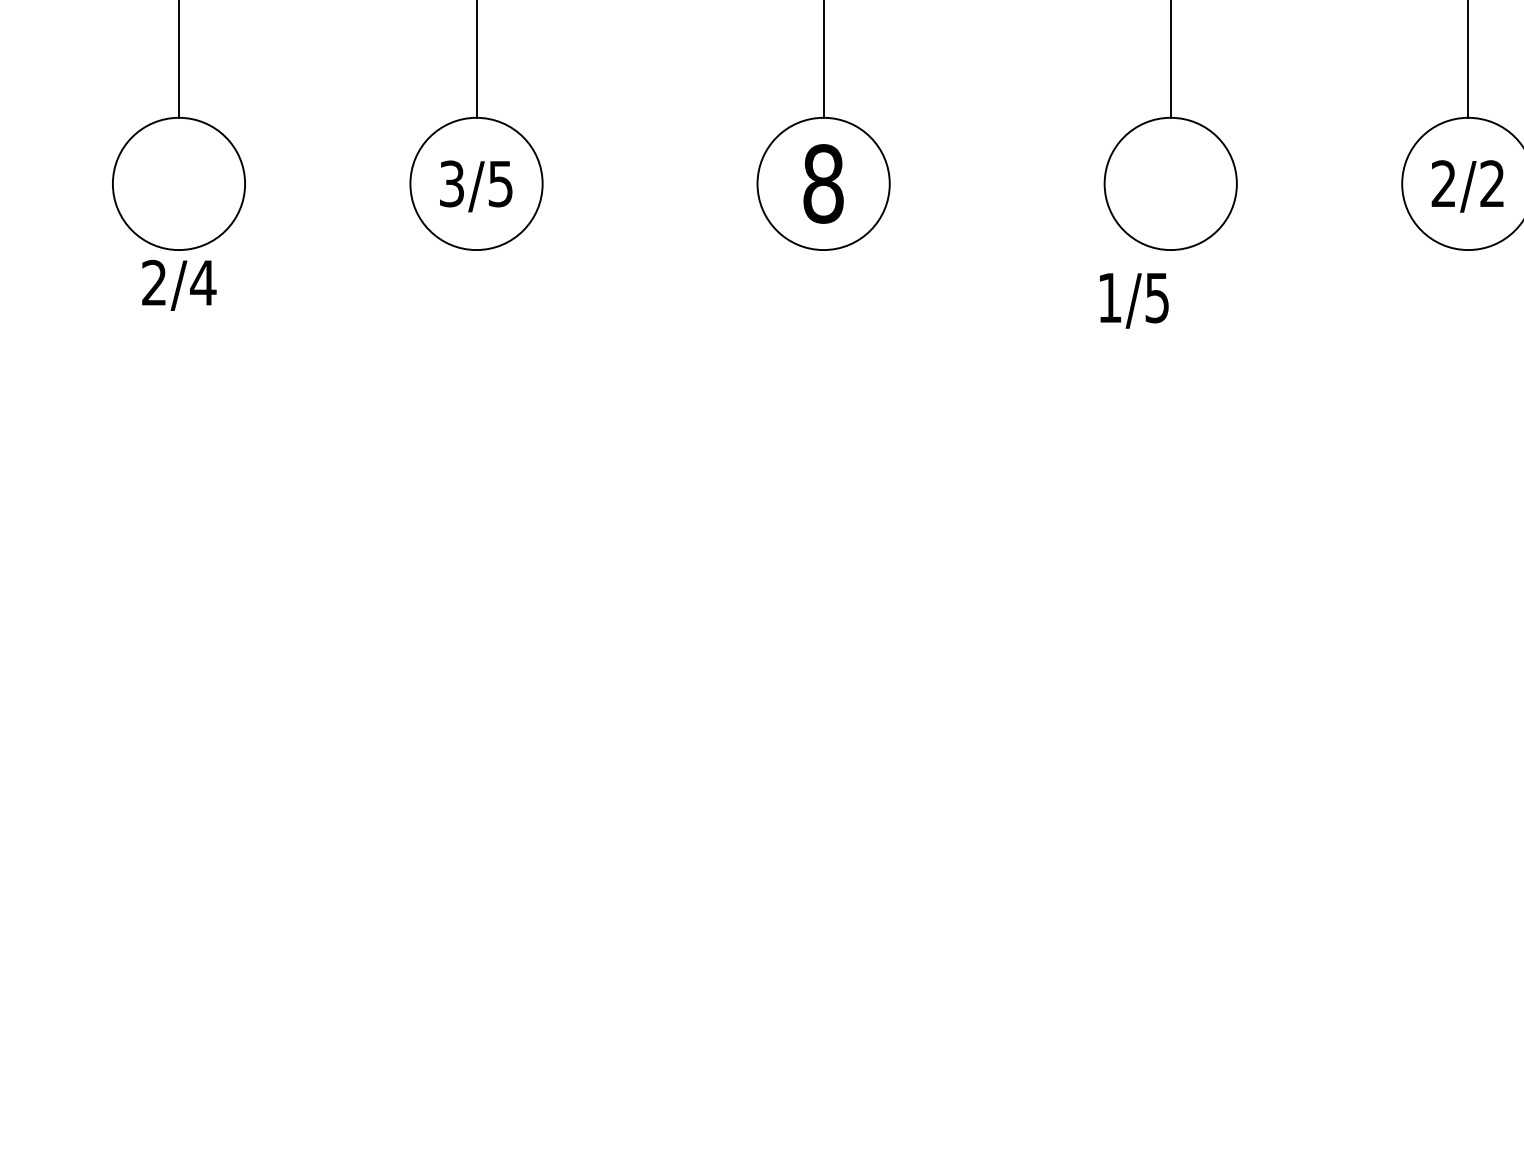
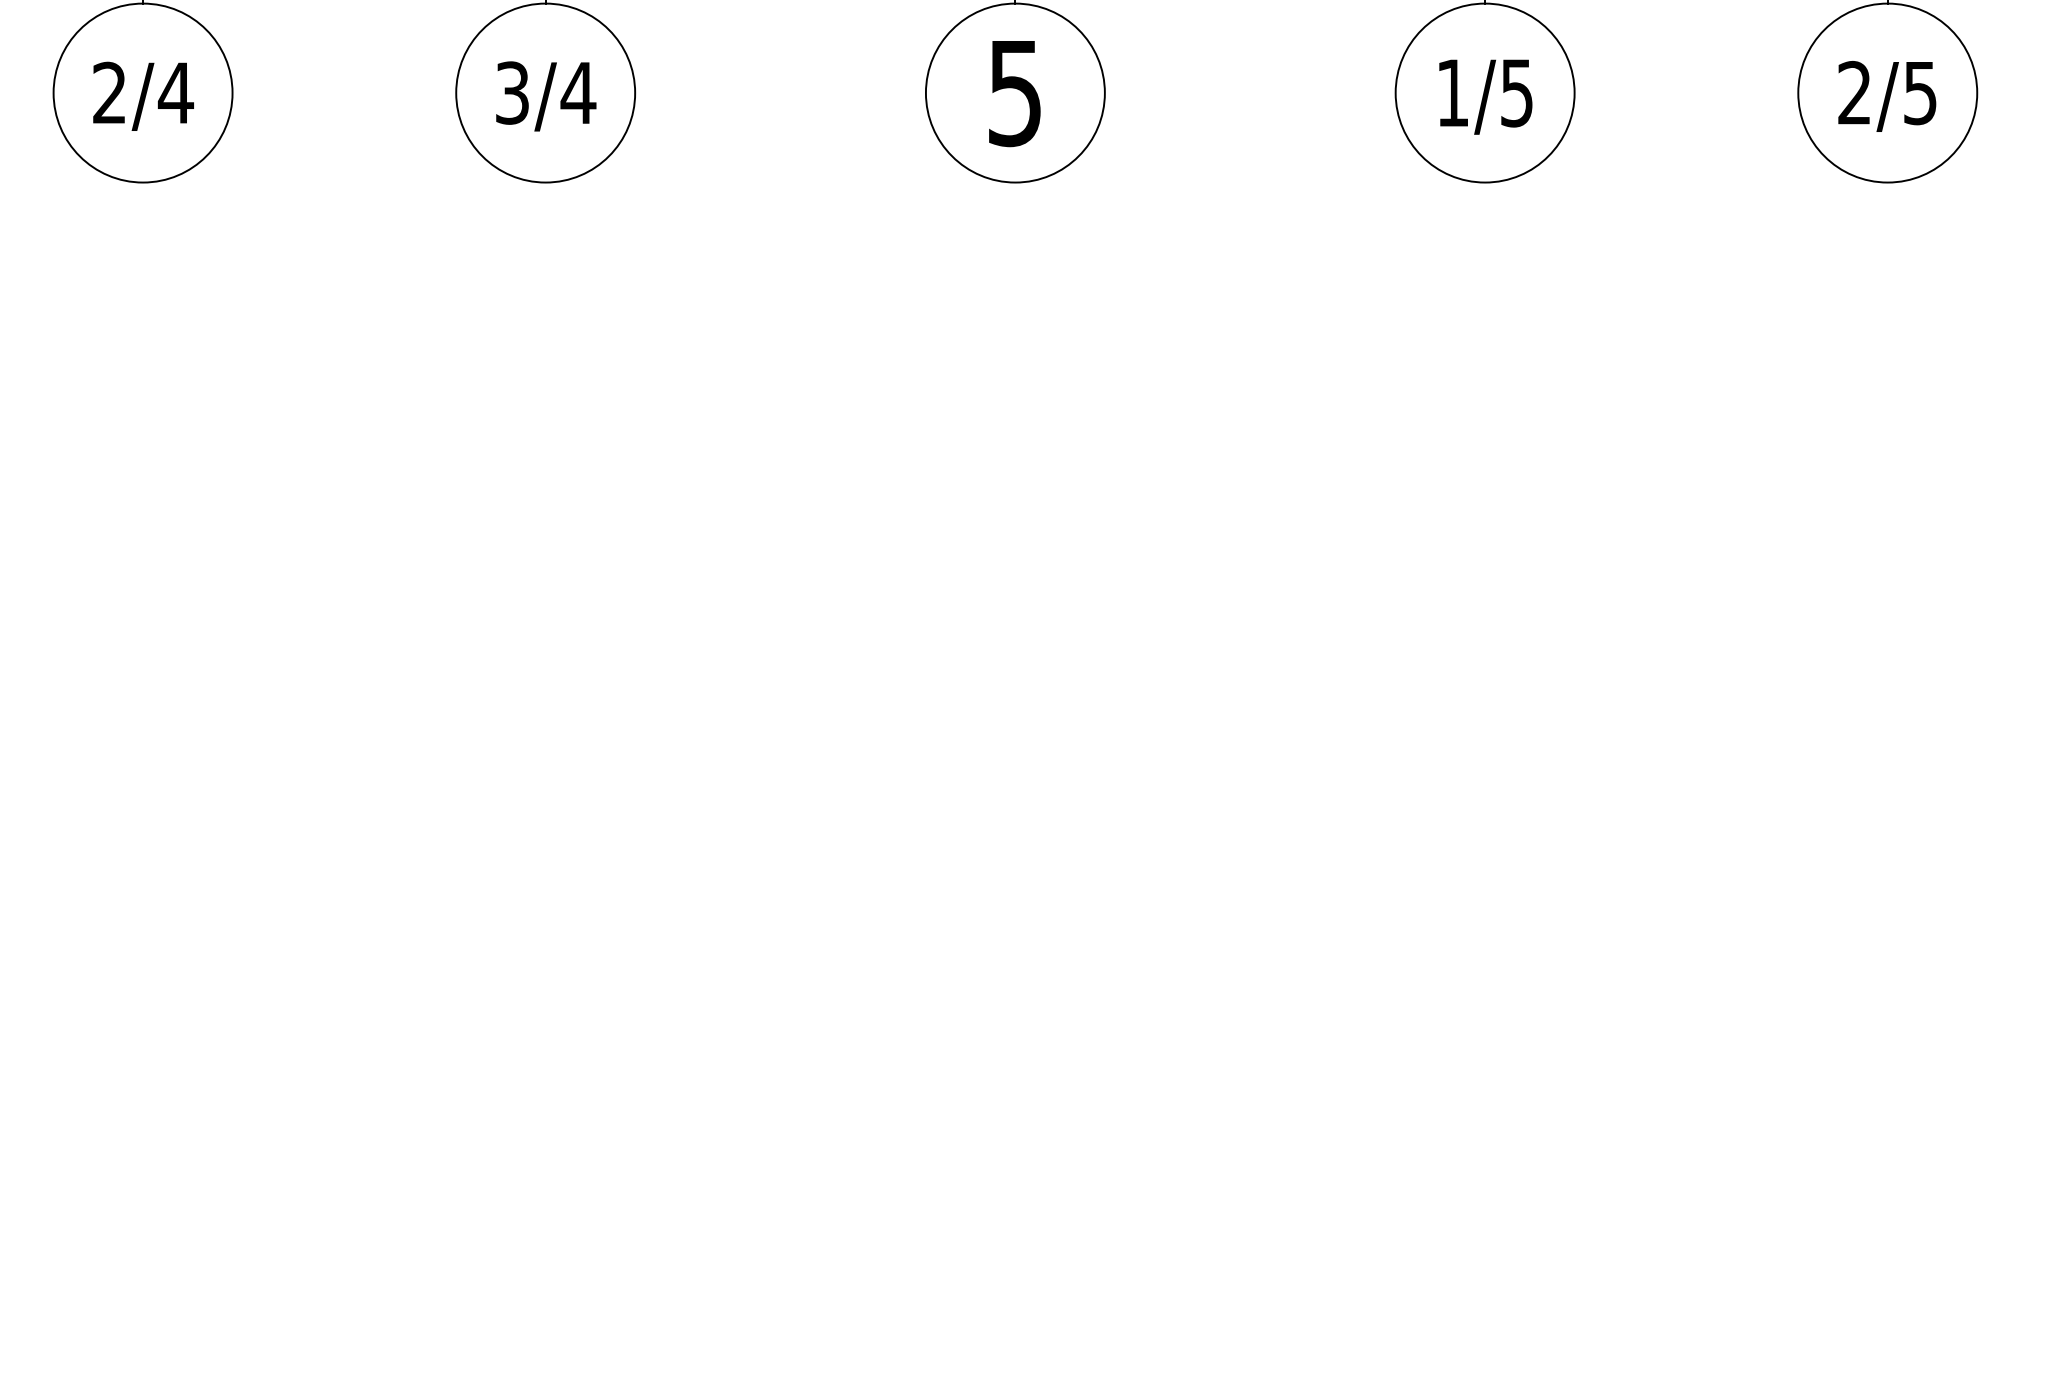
text: (823, 183) -> (1015, 92), 8 -> 5
text: (1492, 183) -> (1920, 92), 2/2 -> 2/5
text: (500, 184) -> (578, 93), 3/5 -> 3/4
text: (179, 284) -> (143, 95), moved
text: (1134, 300) -> (1486, 96), moved

